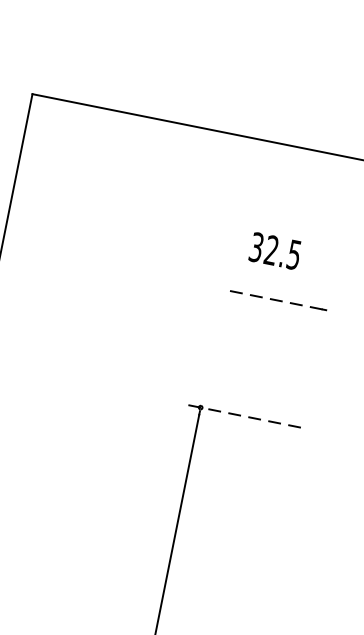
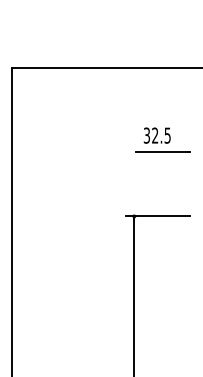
text: (273, 250) -> (156, 135), moved
line: (273, 299) -> (161, 151), dashed -> solid
line: (242, 416) -> (157, 216), dashed -> solid

